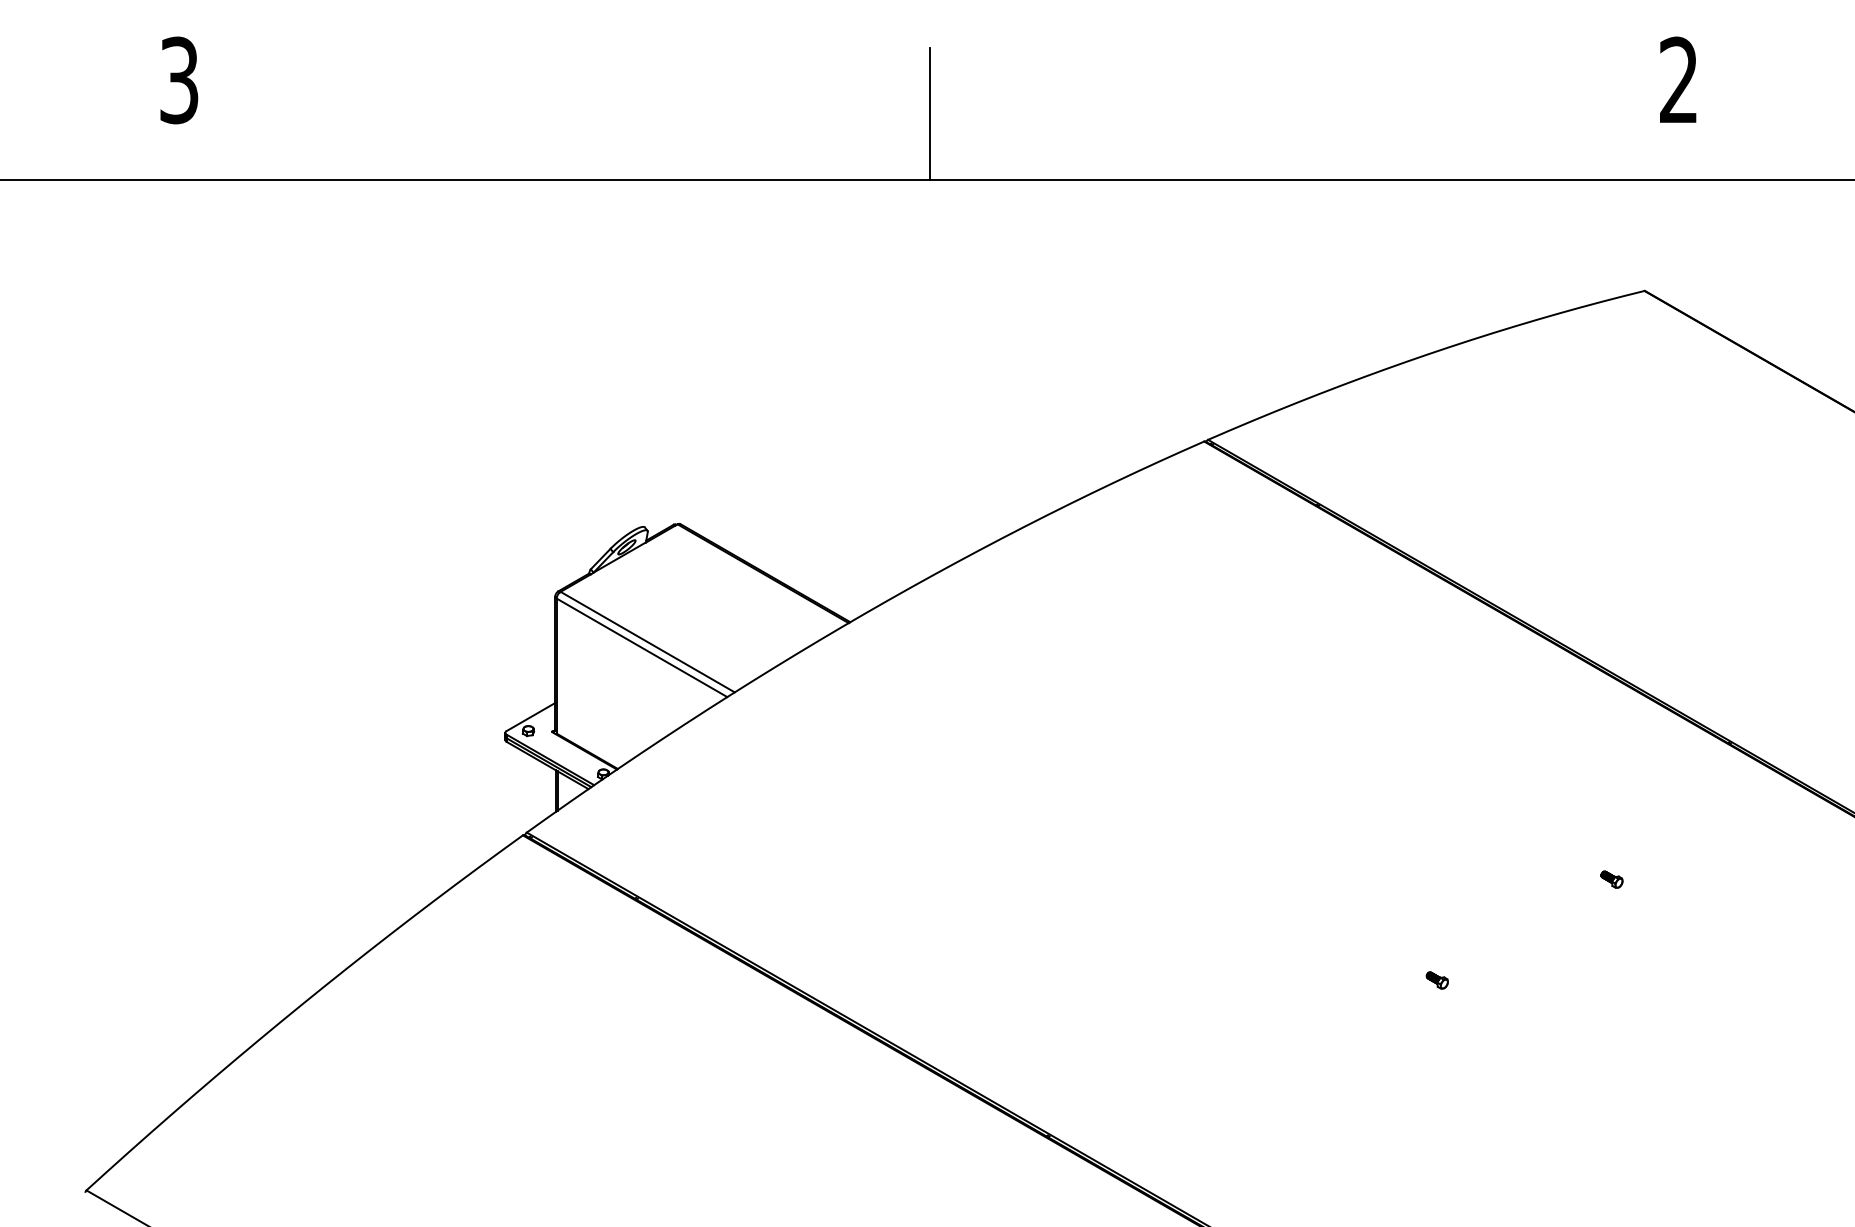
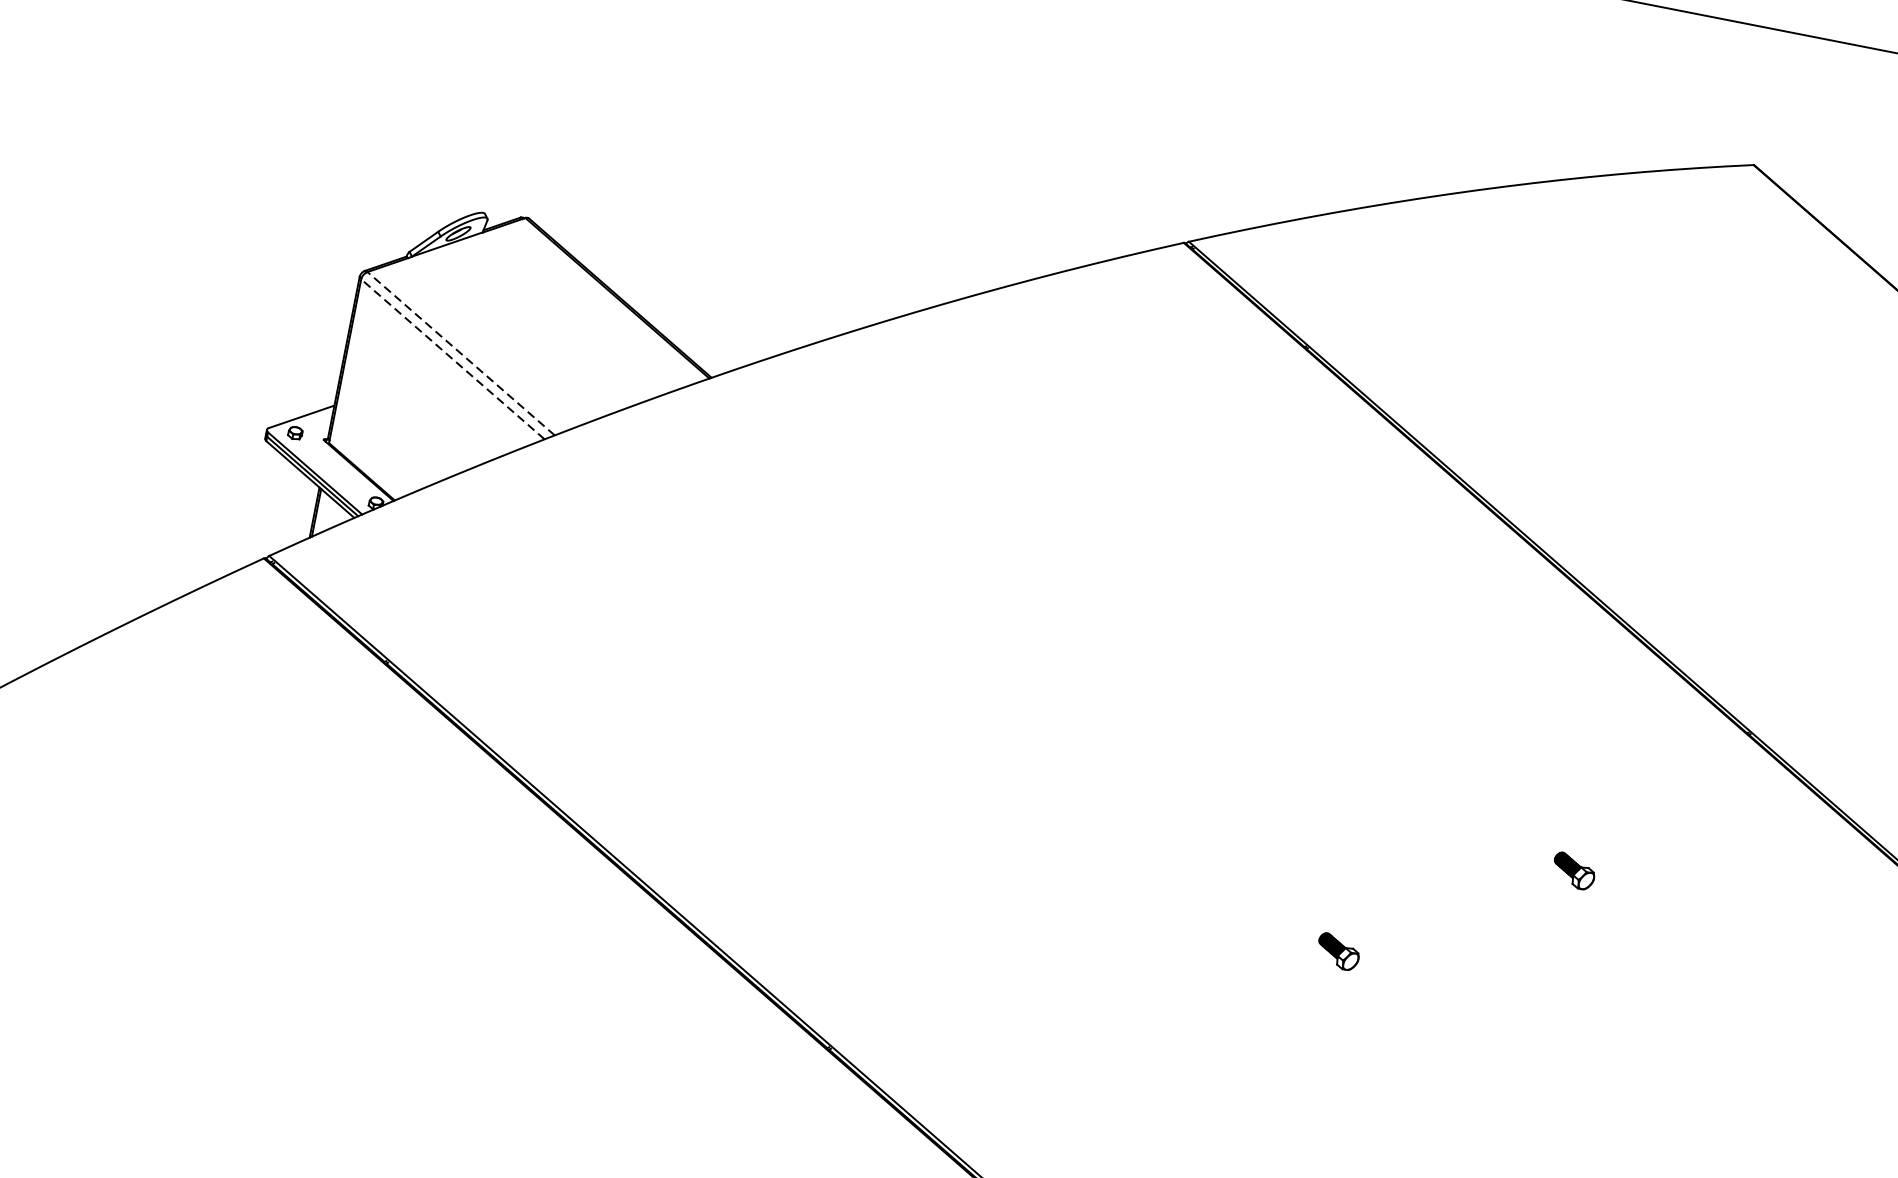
line: (647, 642) -> (460, 354), solid -> dashed
line: (641, 647) -> (452, 358), solid -> dashed
part: (1611, 879) -> (1573, 870), size x1.6
part: (1436, 980) -> (1337, 951), size x1.6

